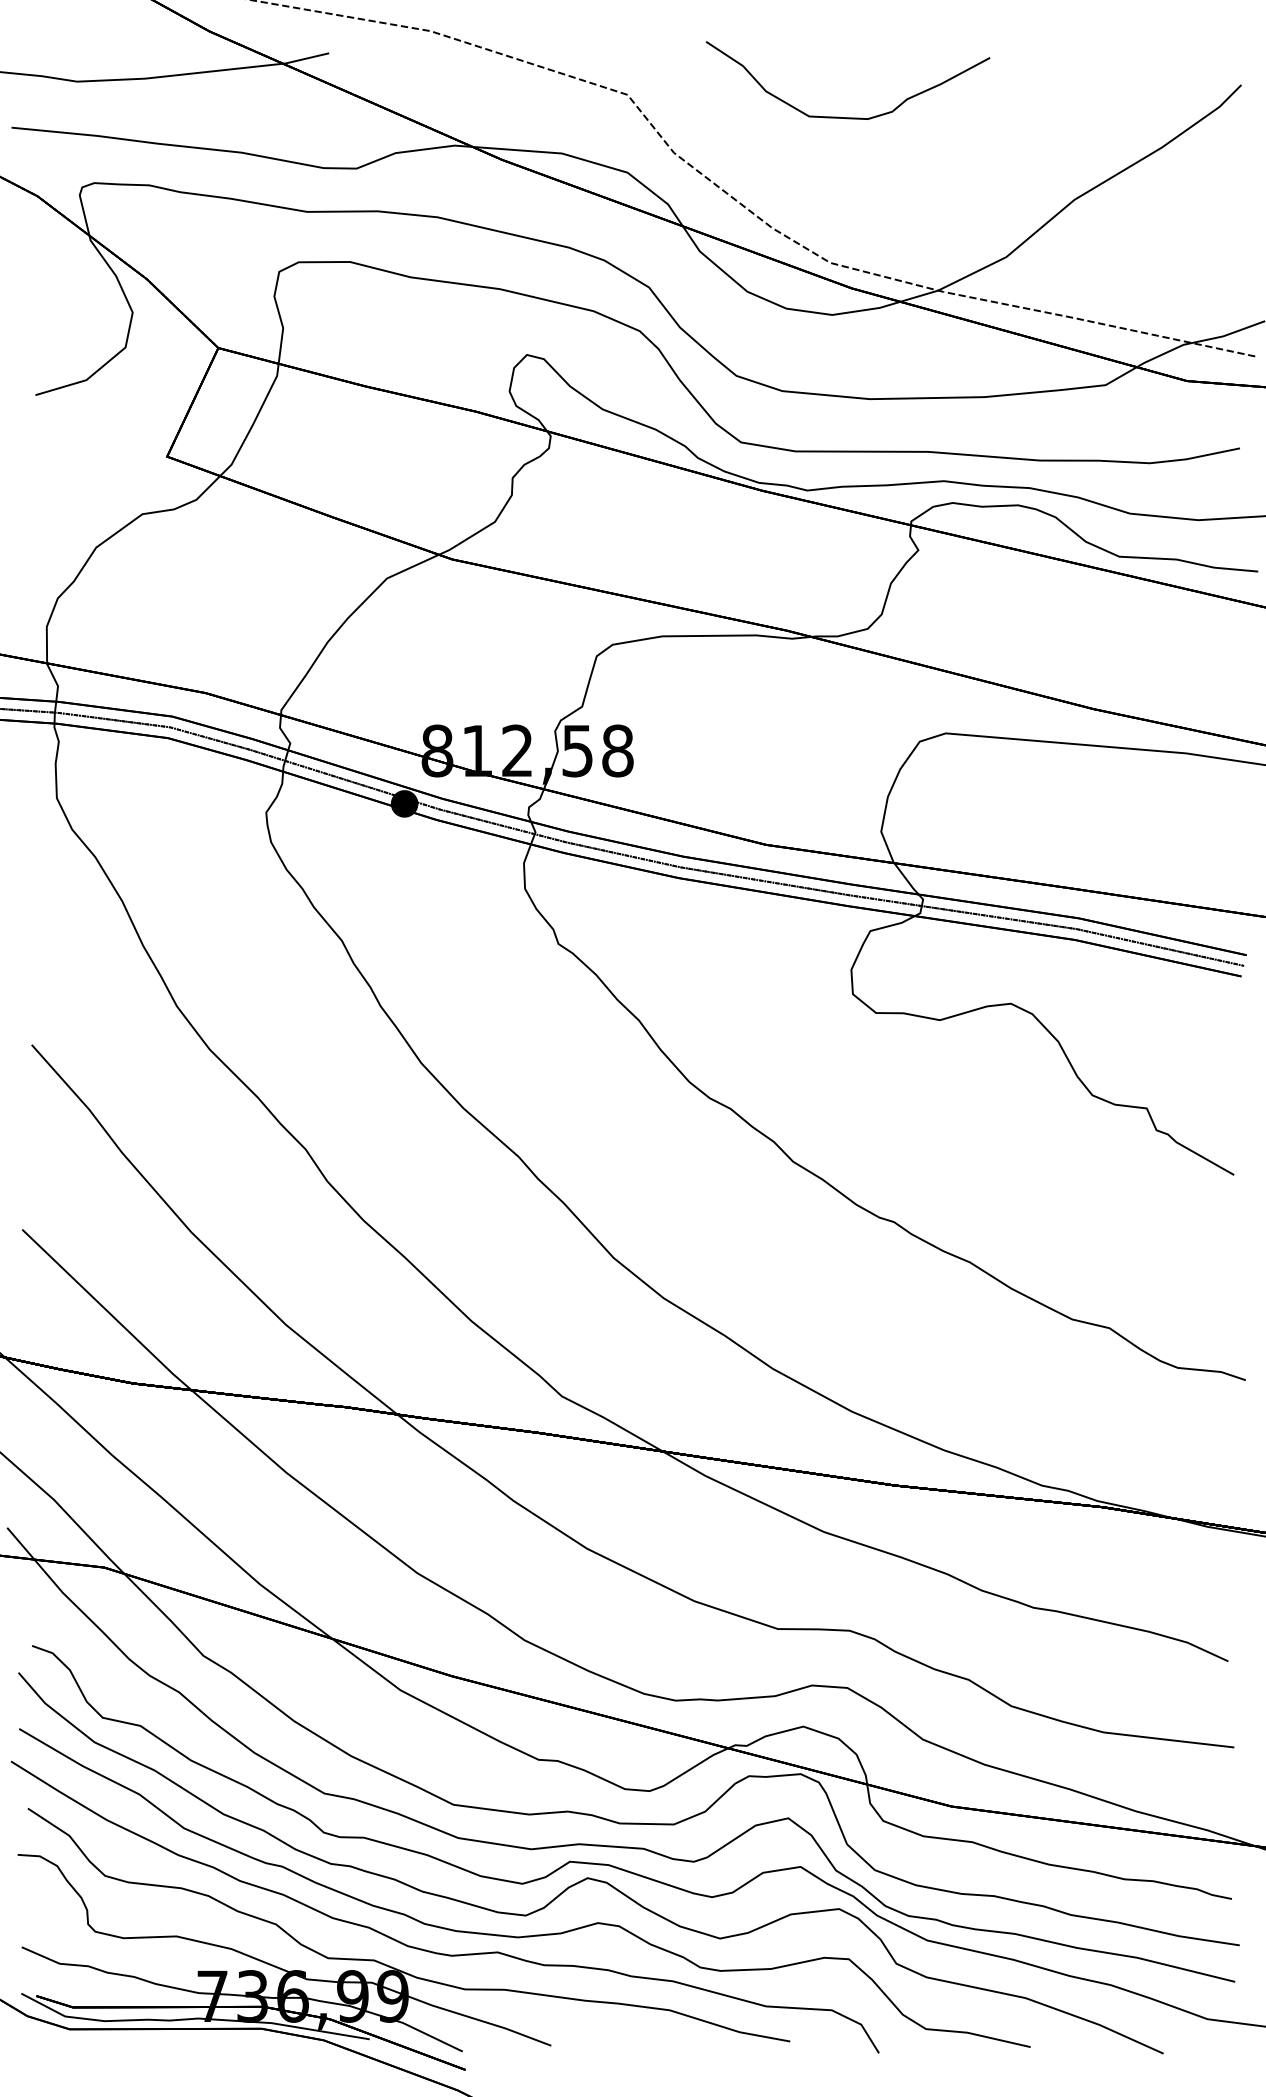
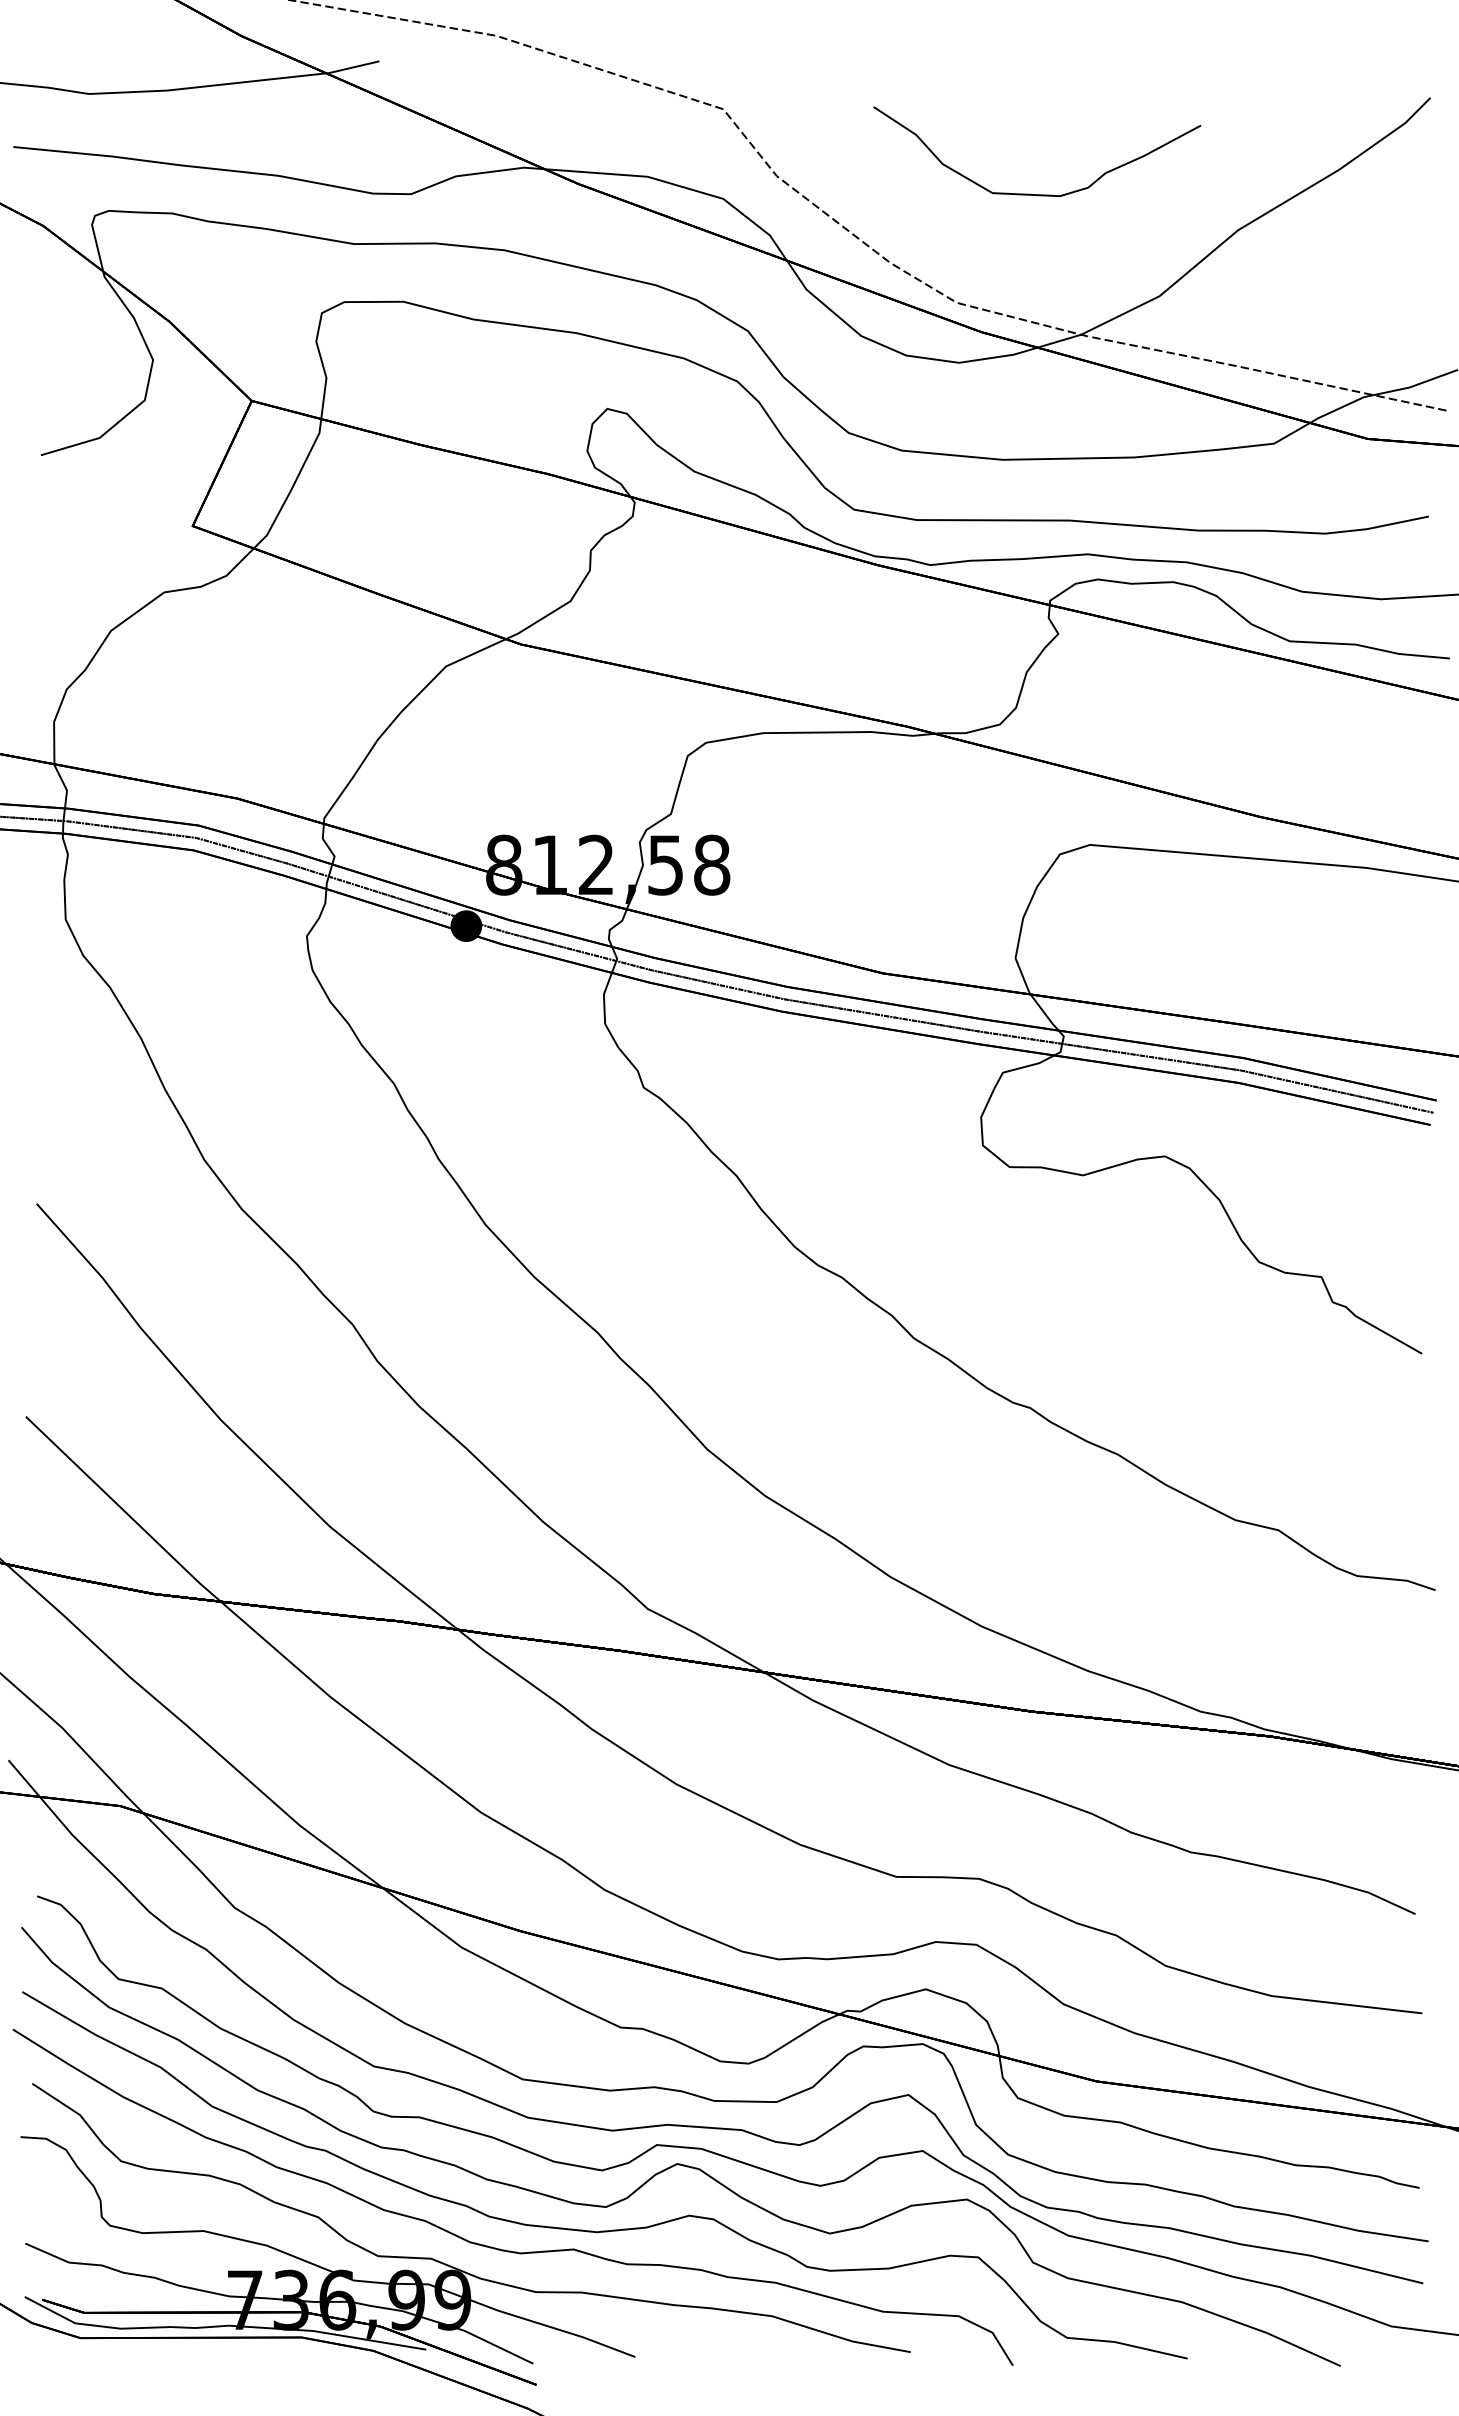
curve: (842, 116) -> (1030, 193), moved

